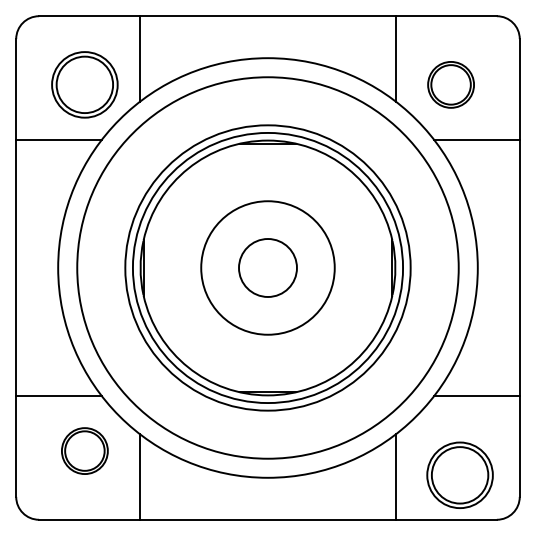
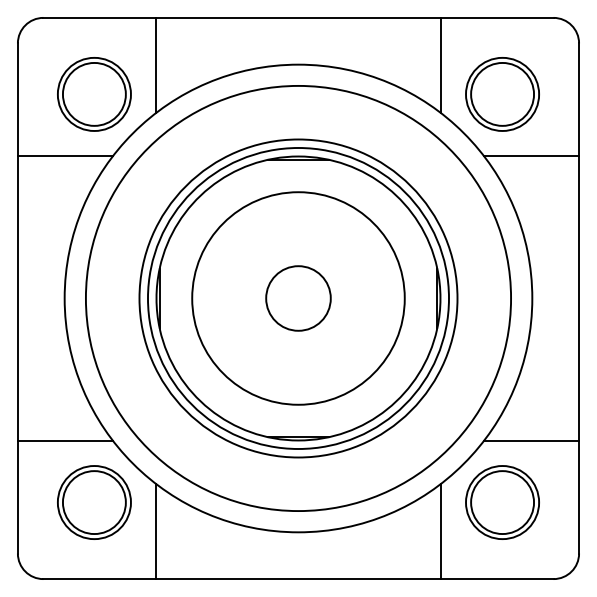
part: (451, 84) -> (502, 94), size x1.43
circle: (268, 268) -> (298, 298), size x1.43
part: (84, 451) -> (94, 502), size x1.43
part: (460, 475) -> (502, 502), moved

